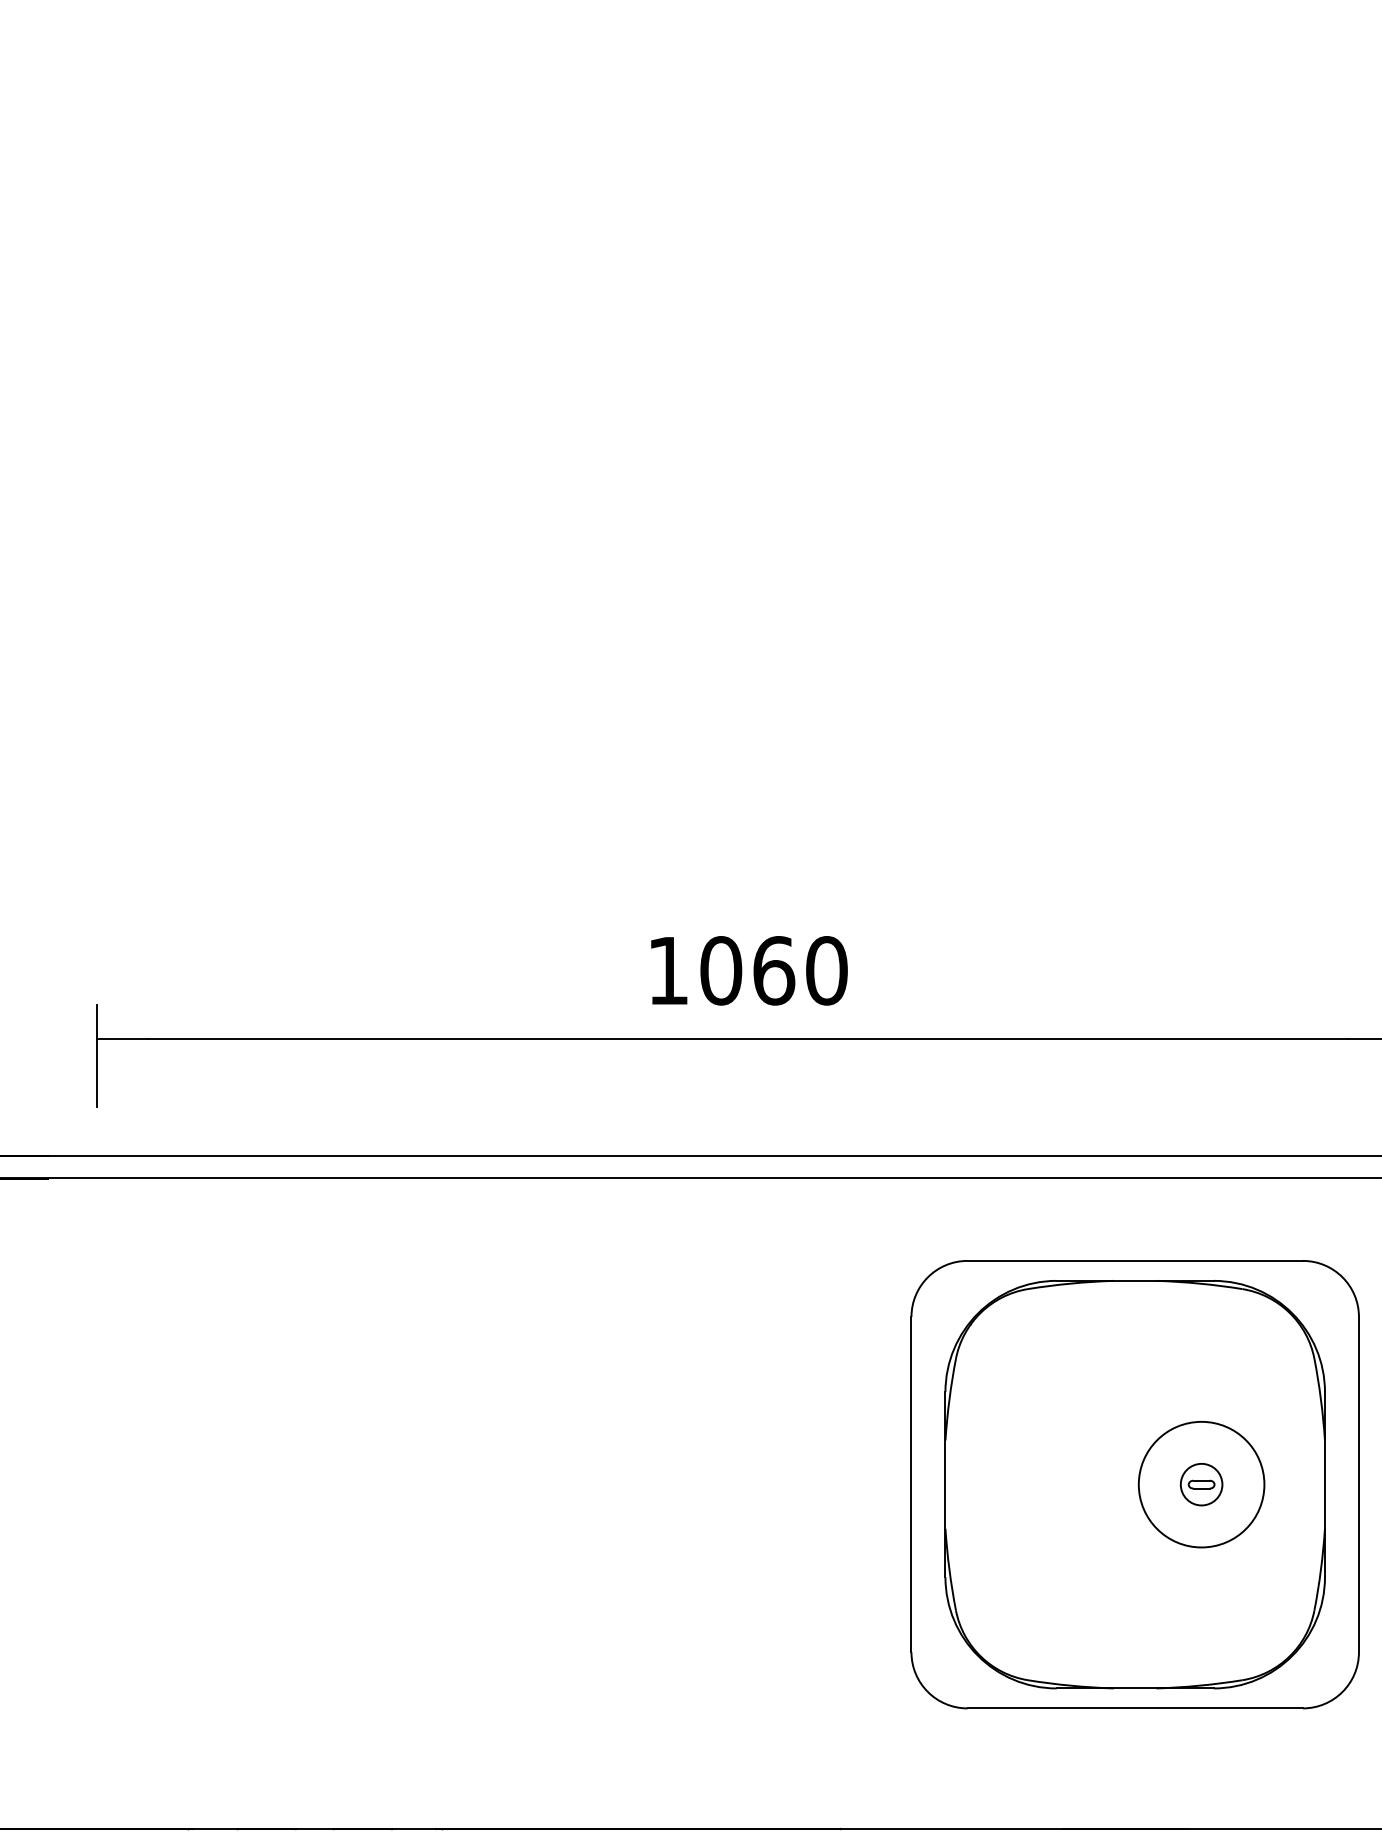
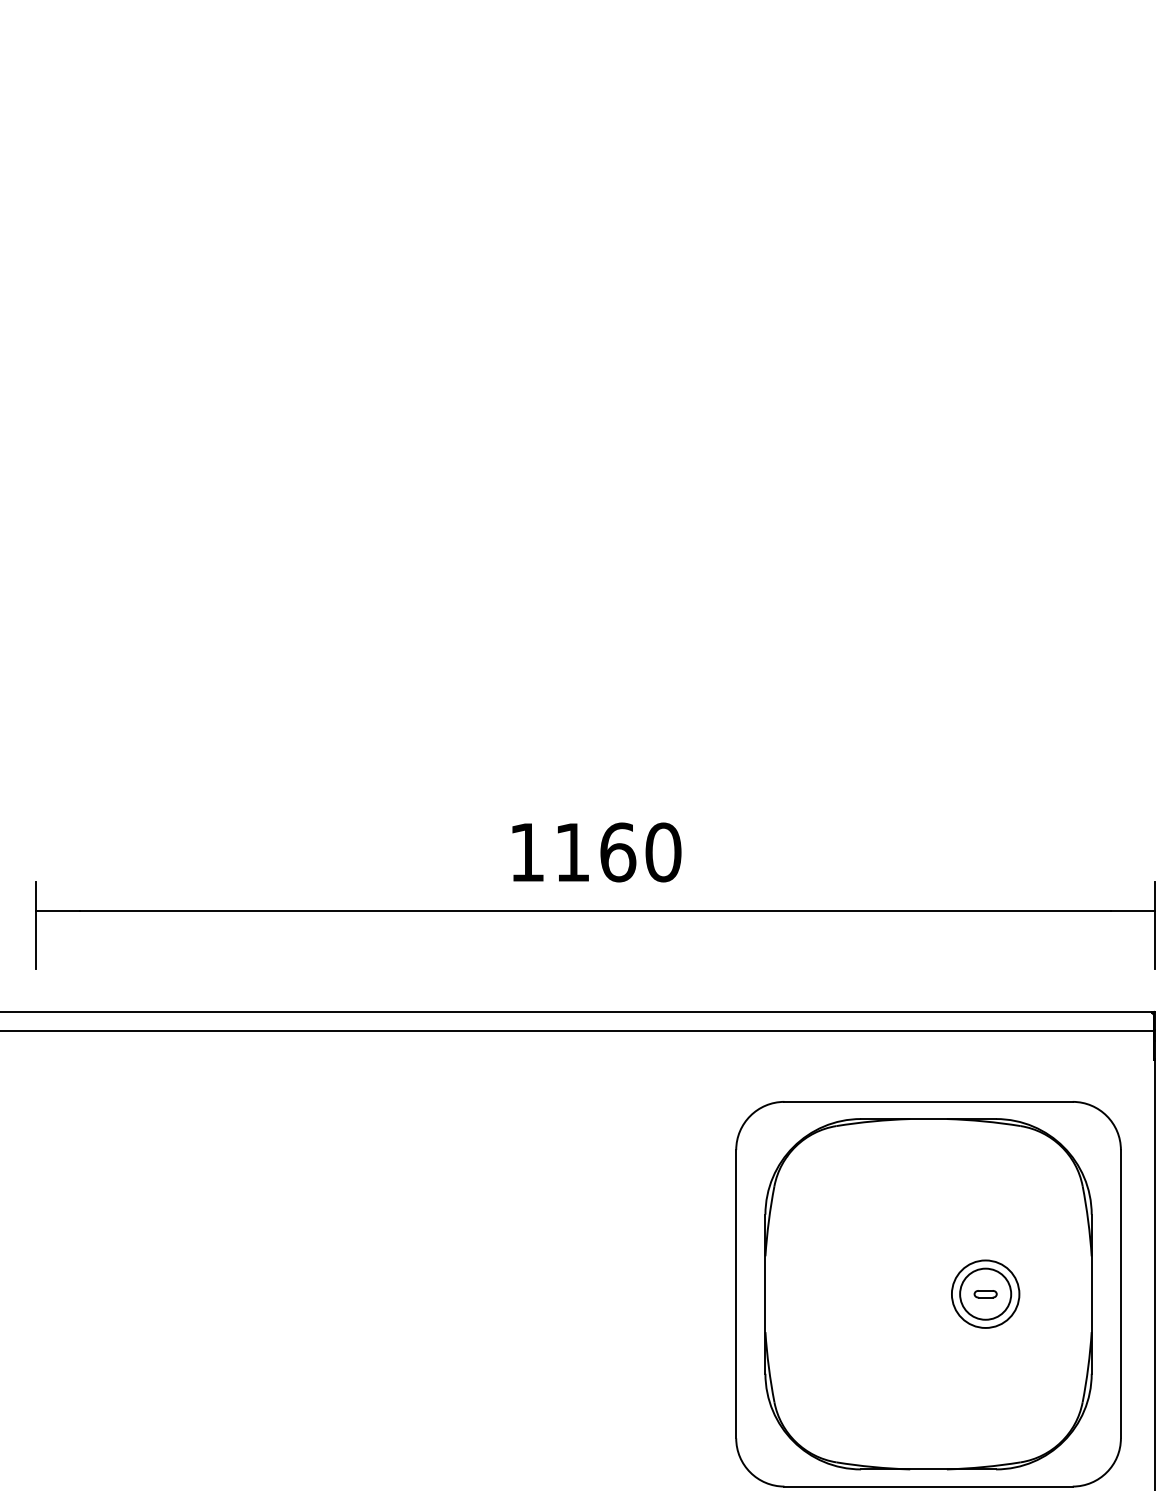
text: (721, 970) -> (572, 852), 1060 -> 1160
circle: (1201, 1484) -> (985, 1294), size x0.62
circle: (1201, 1484) -> (985, 1294), size x1.43

